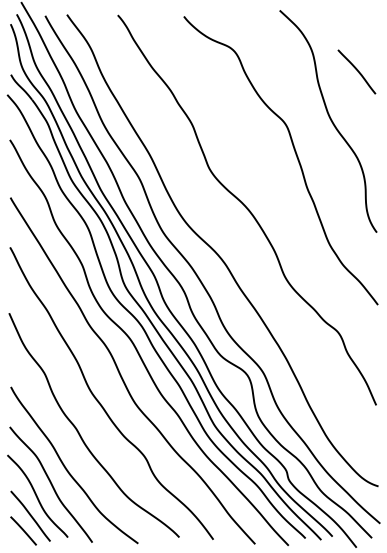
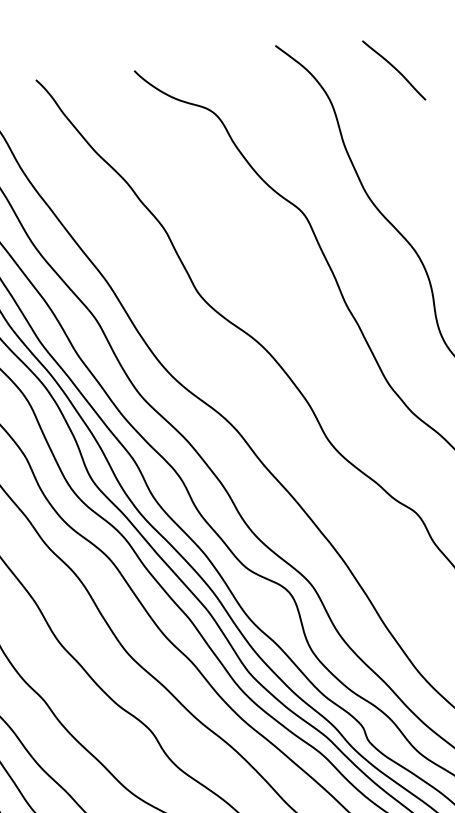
curve: (356, 70) -> (393, 68), moved

